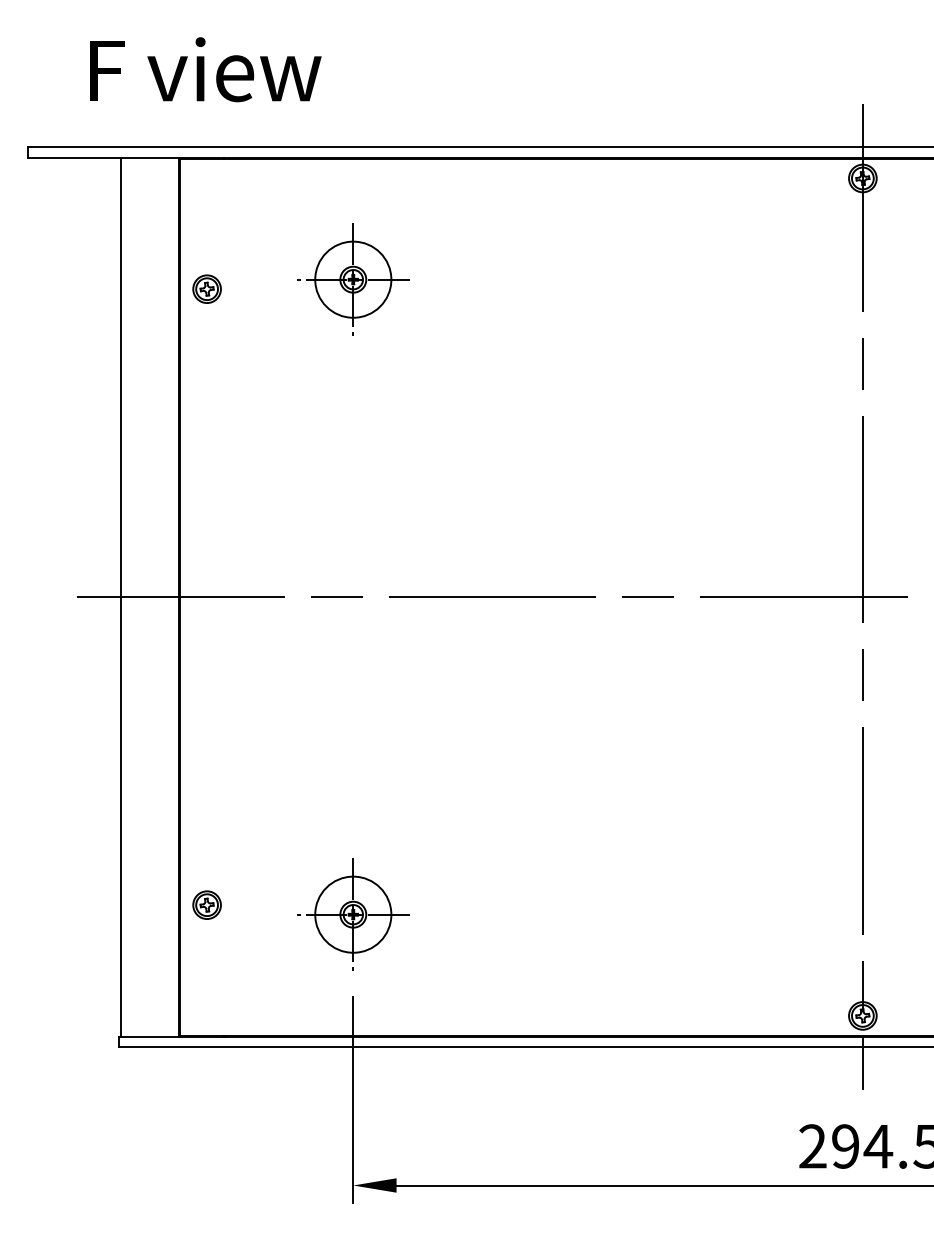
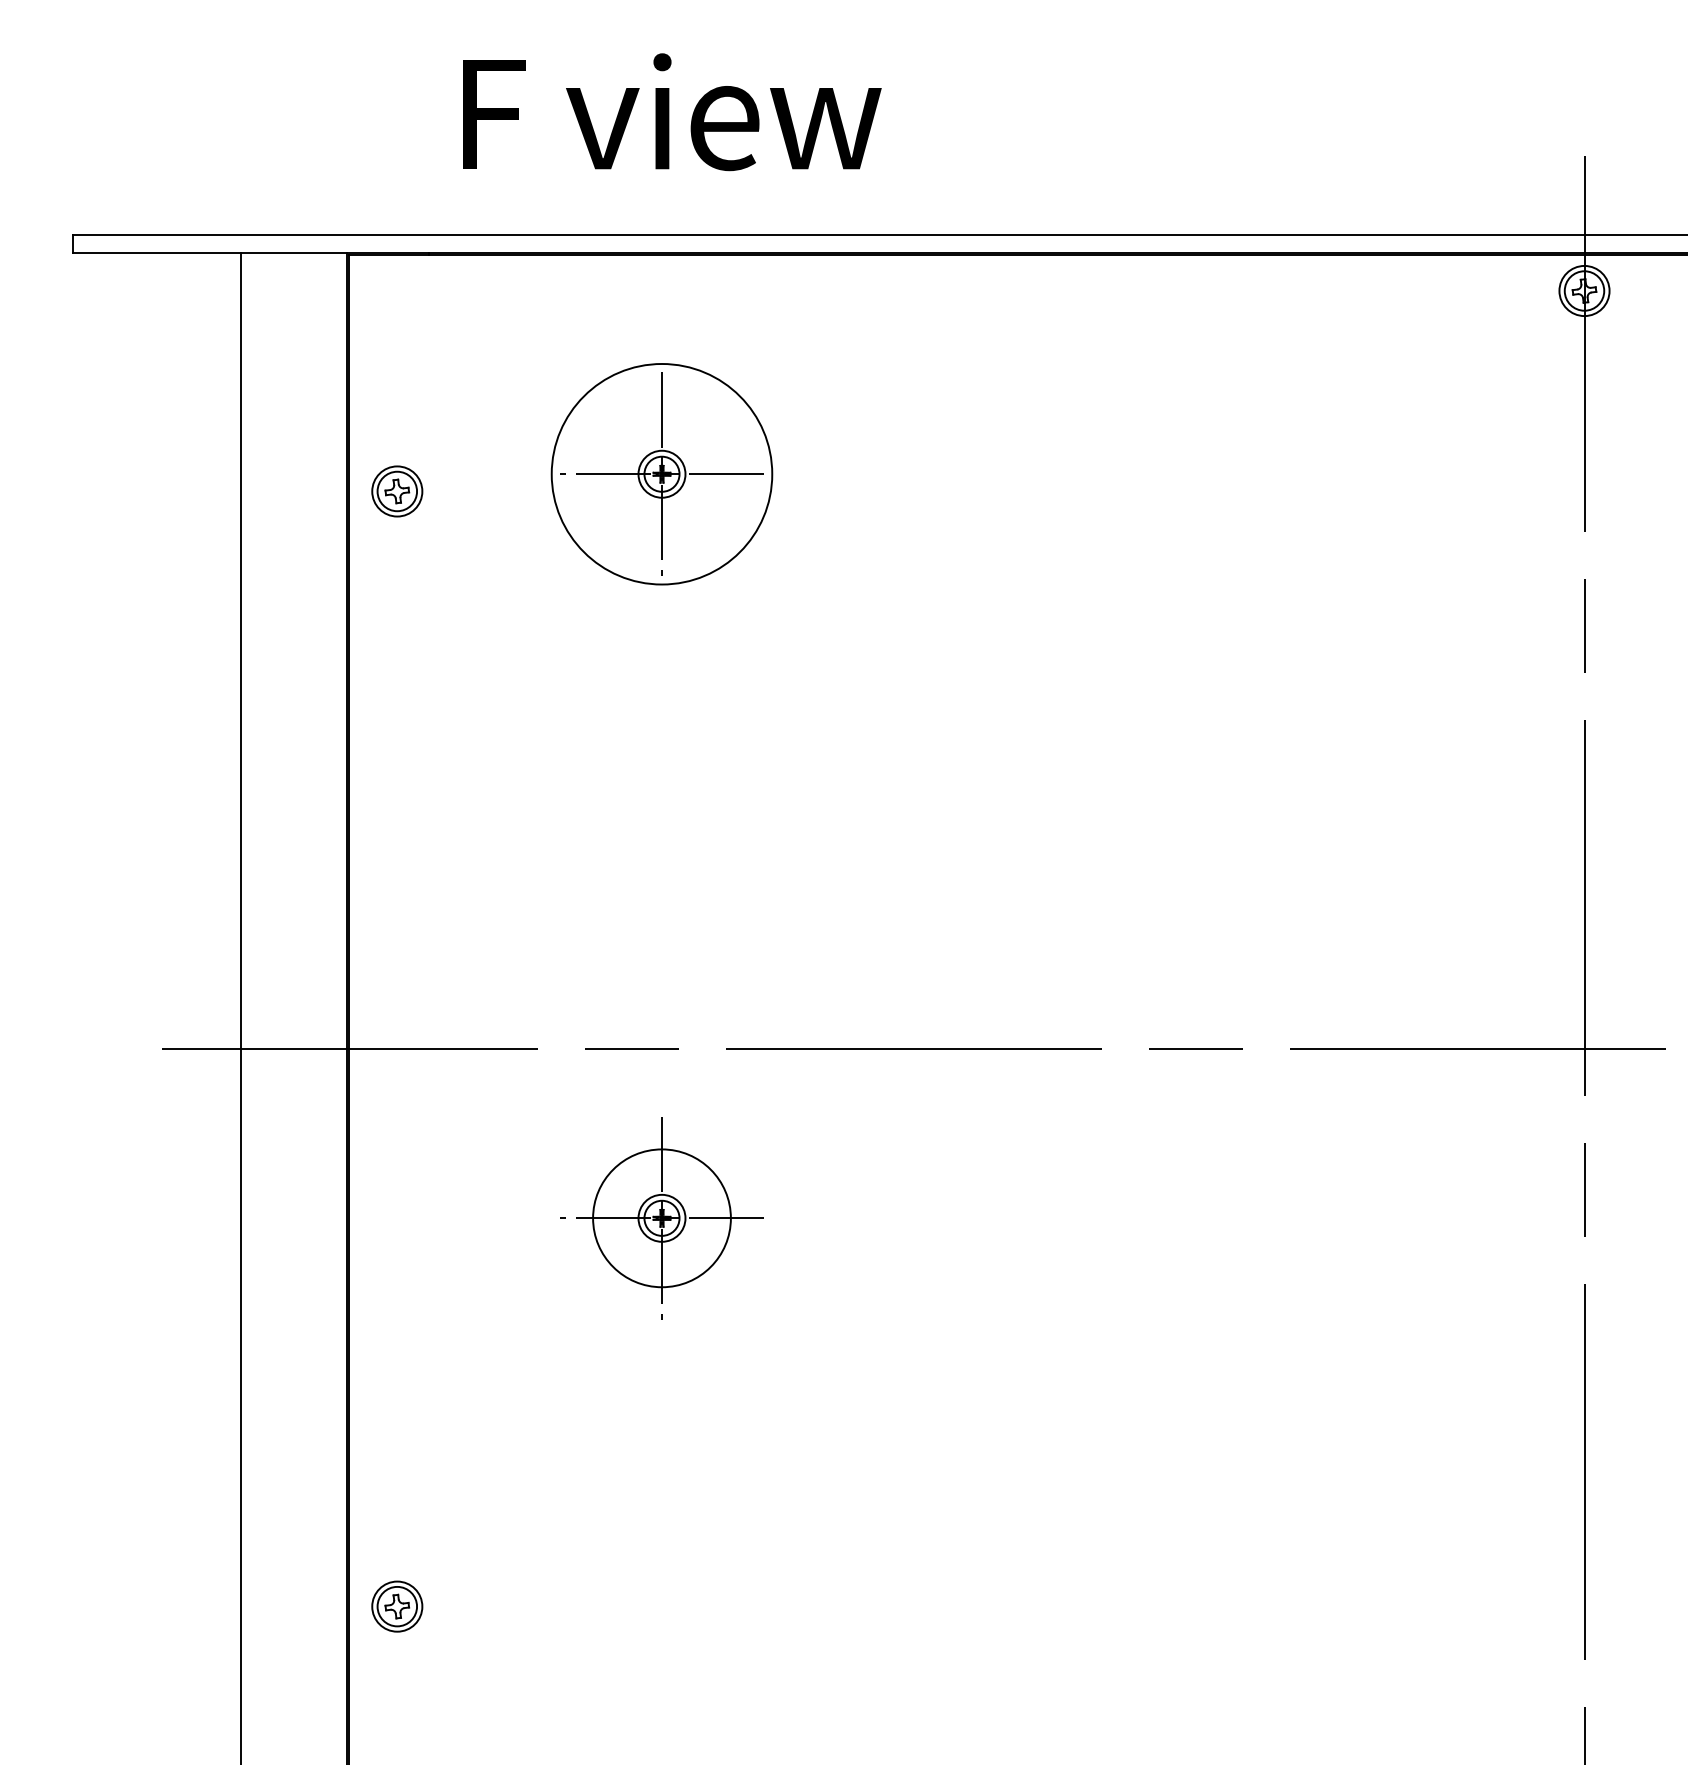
text: (205, 69) -> (671, 111), moved
circle: (353, 279) -> (662, 473), size x1.6
part: (353, 914) -> (662, 1217), moved

